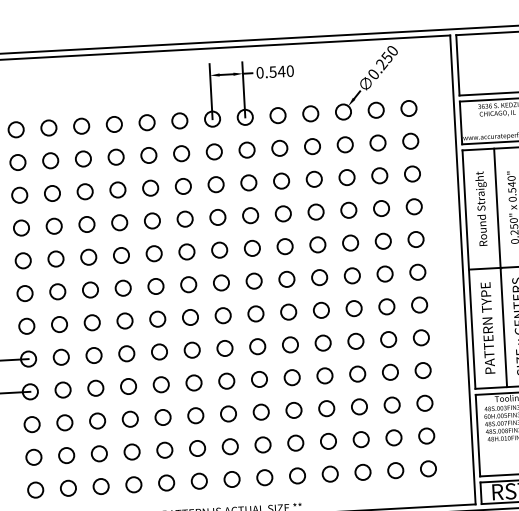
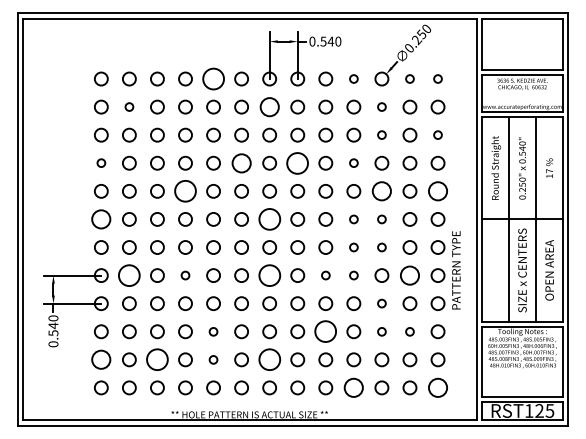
circle: (408, 107) -> (437, 78), size x0.6
circle: (375, 109) -> (409, 78), size x0.6
circle: (310, 113) -> (353, 78), size x0.6
circle: (146, 122) -> (213, 78), size x1.6
circle: (344, 144) -> (381, 106), size x0.6
circle: (214, 151) -> (269, 106), size x1.4
circle: (50, 160) -> (129, 106), size x0.6
circle: (411, 173) -> (437, 134), size x0.6
circle: (346, 176) -> (381, 134), size x0.6
circle: (315, 211) -> (353, 162), size x0.6
circle: (250, 214) -> (297, 162), size x1.6
circle: (184, 218) -> (241, 162), size x1.4
circle: (21, 227) -> (101, 162), size x0.6
circle: (415, 239) -> (437, 191), size x1.4
circle: (350, 243) -> (381, 191), size x1.4
circle: (121, 255) -> (185, 191), size x1.6
circle: (351, 275) -> (381, 219), size x0.6
circle: (319, 277) -> (353, 219), size x0.6
circle: (221, 283) -> (269, 219), size x1.6
circle: (25, 293) -> (101, 219), size x1.4
circle: (353, 308) -> (381, 247), size x0.6
circle: (320, 310) -> (353, 247), size x0.6
text: (488, 328) -> (456, 270), moved
circle: (388, 339) -> (409, 275), size x1.4
circle: (322, 343) -> (353, 275), size x0.6
circle: (290, 344) -> (325, 275), size x0.6
circle: (224, 348) -> (269, 275), size x1.6
circle: (126, 353) -> (185, 275), size x0.6
circle: (61, 357) -> (129, 275), size x1.6
circle: (357, 373) -> (381, 303), size x0.6
circle: (391, 404) -> (409, 331), size x0.6
circle: (358, 406) -> (381, 331), size x0.6
circle: (293, 410) -> (325, 331), size x1.6
circle: (162, 417) -> (213, 331), size x0.6
circle: (230, 446) -> (269, 359), size x1.6
circle: (164, 449) -> (213, 359), size x0.6
circle: (99, 453) -> (157, 359), size x1.6
circle: (34, 456) -> (101, 359), size x1.4
circle: (427, 468) -> (437, 387), size x1.4
circle: (329, 473) -> (353, 387), size x1.4

